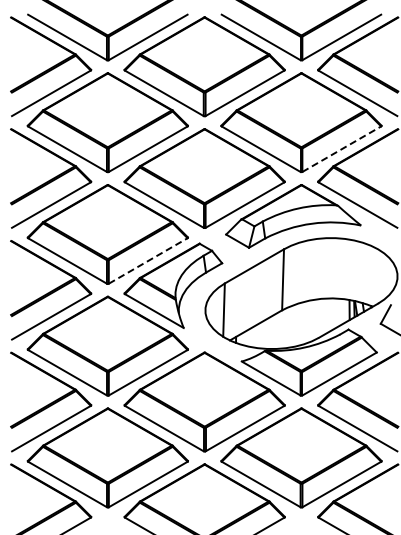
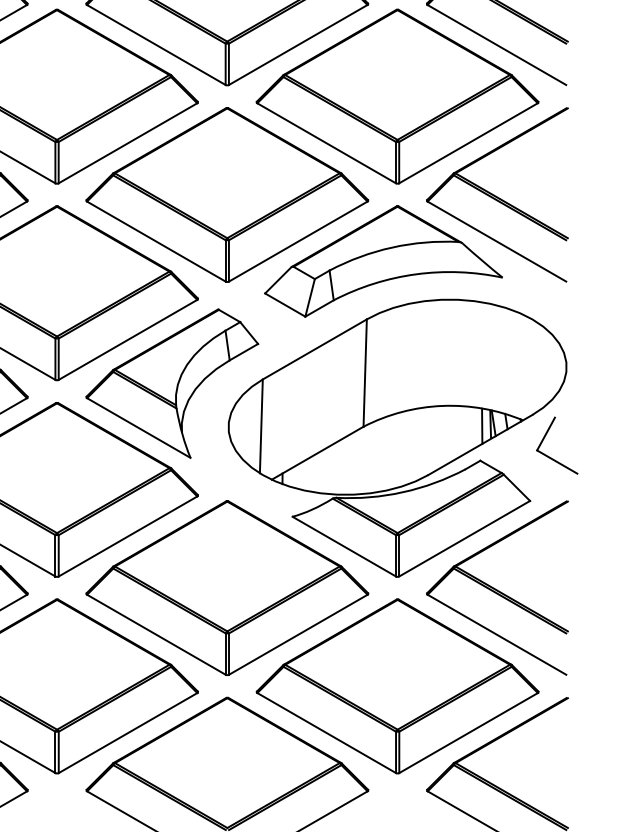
line: (342, 148) -> (469, 142), dashed -> solid
line: (148, 260) -> (128, 339), dashed -> solid

